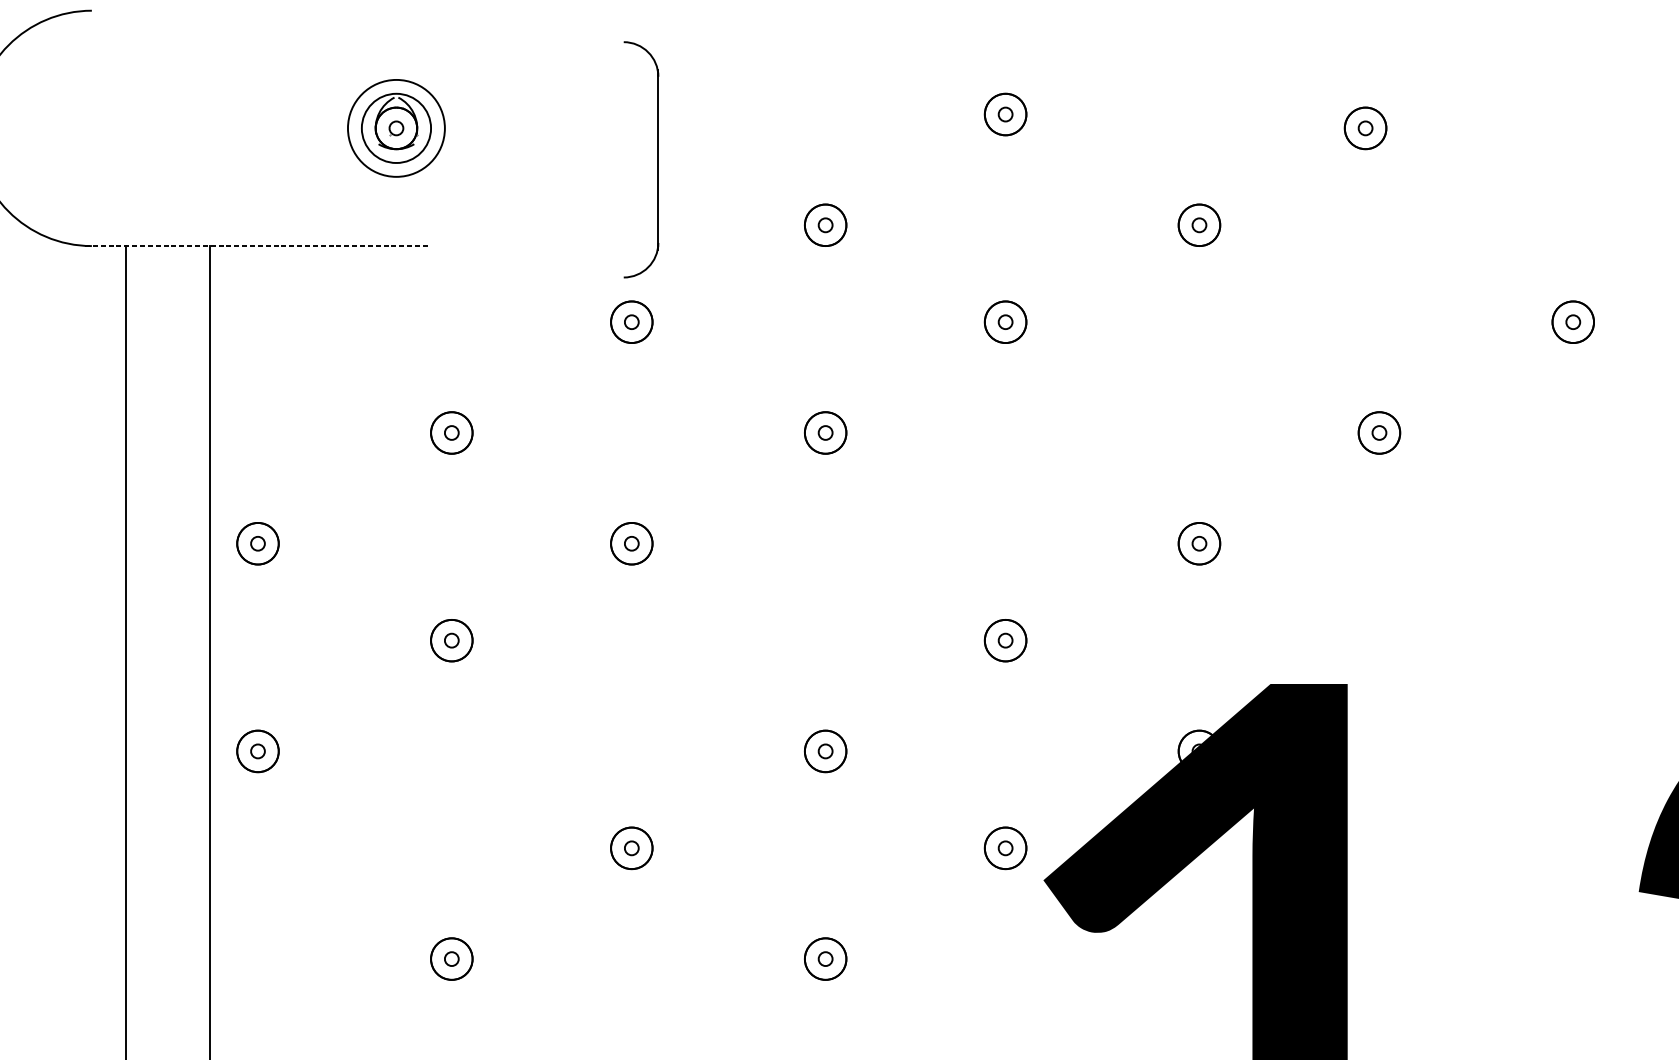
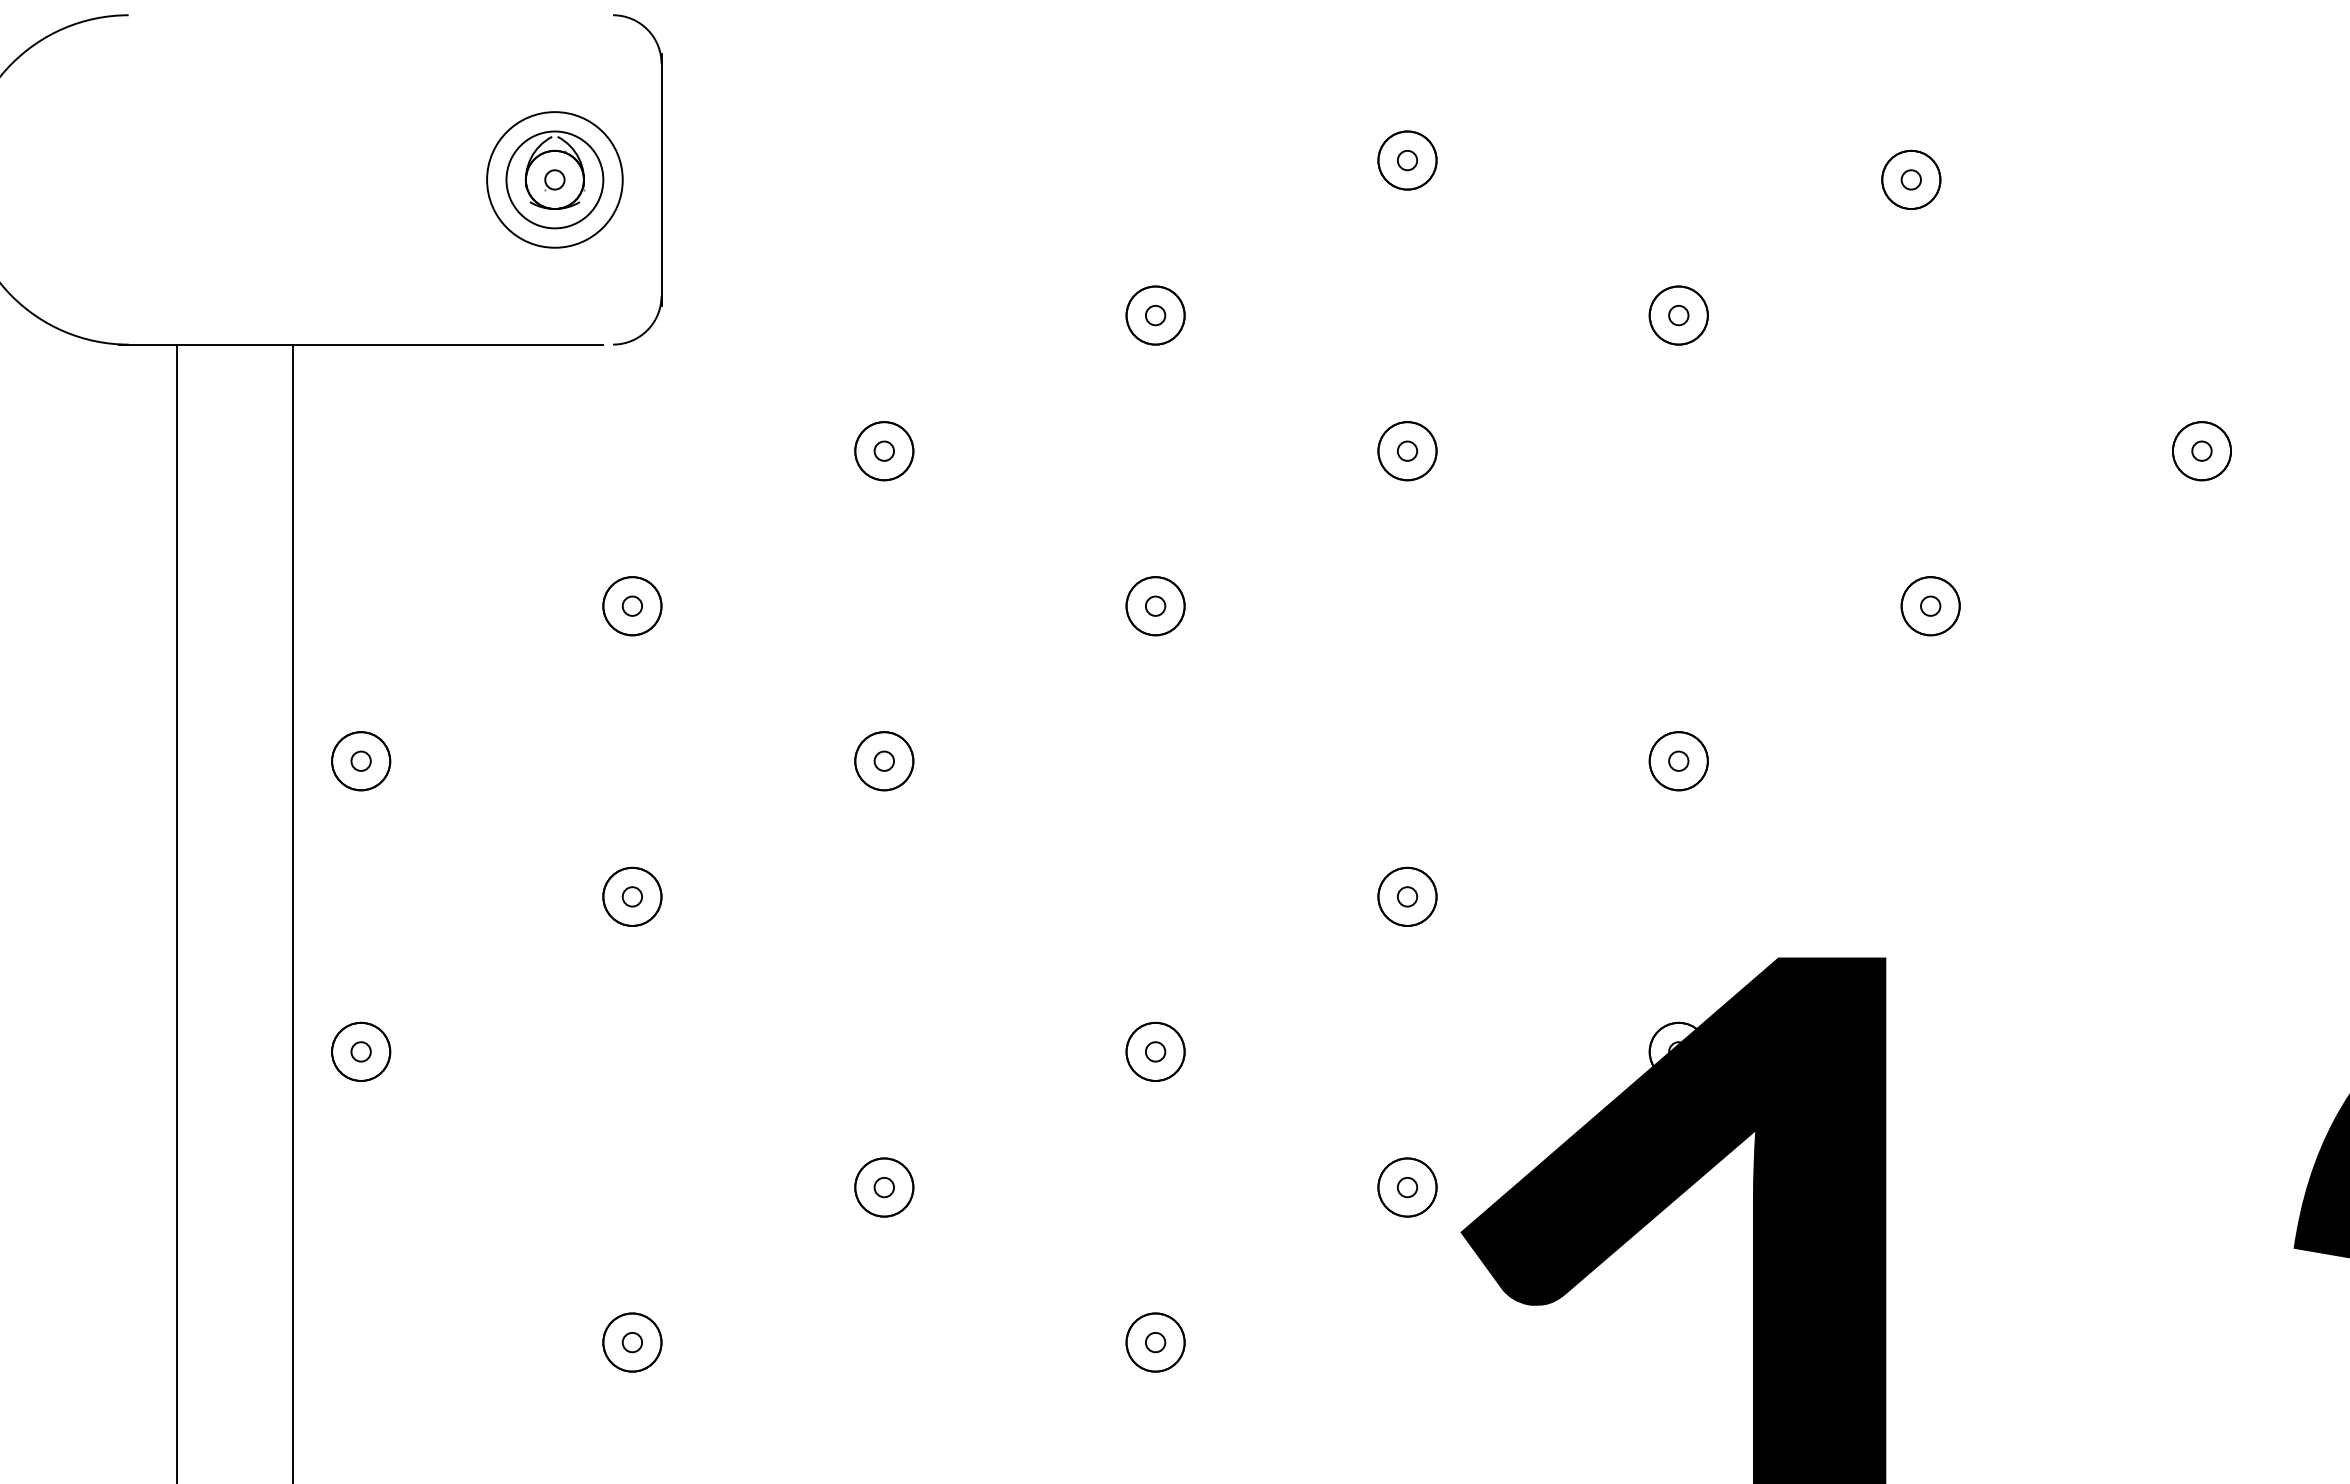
part: (658, 159) -> (661, 179), moved
line: (258, 245) -> (361, 344), dashed -> solid

